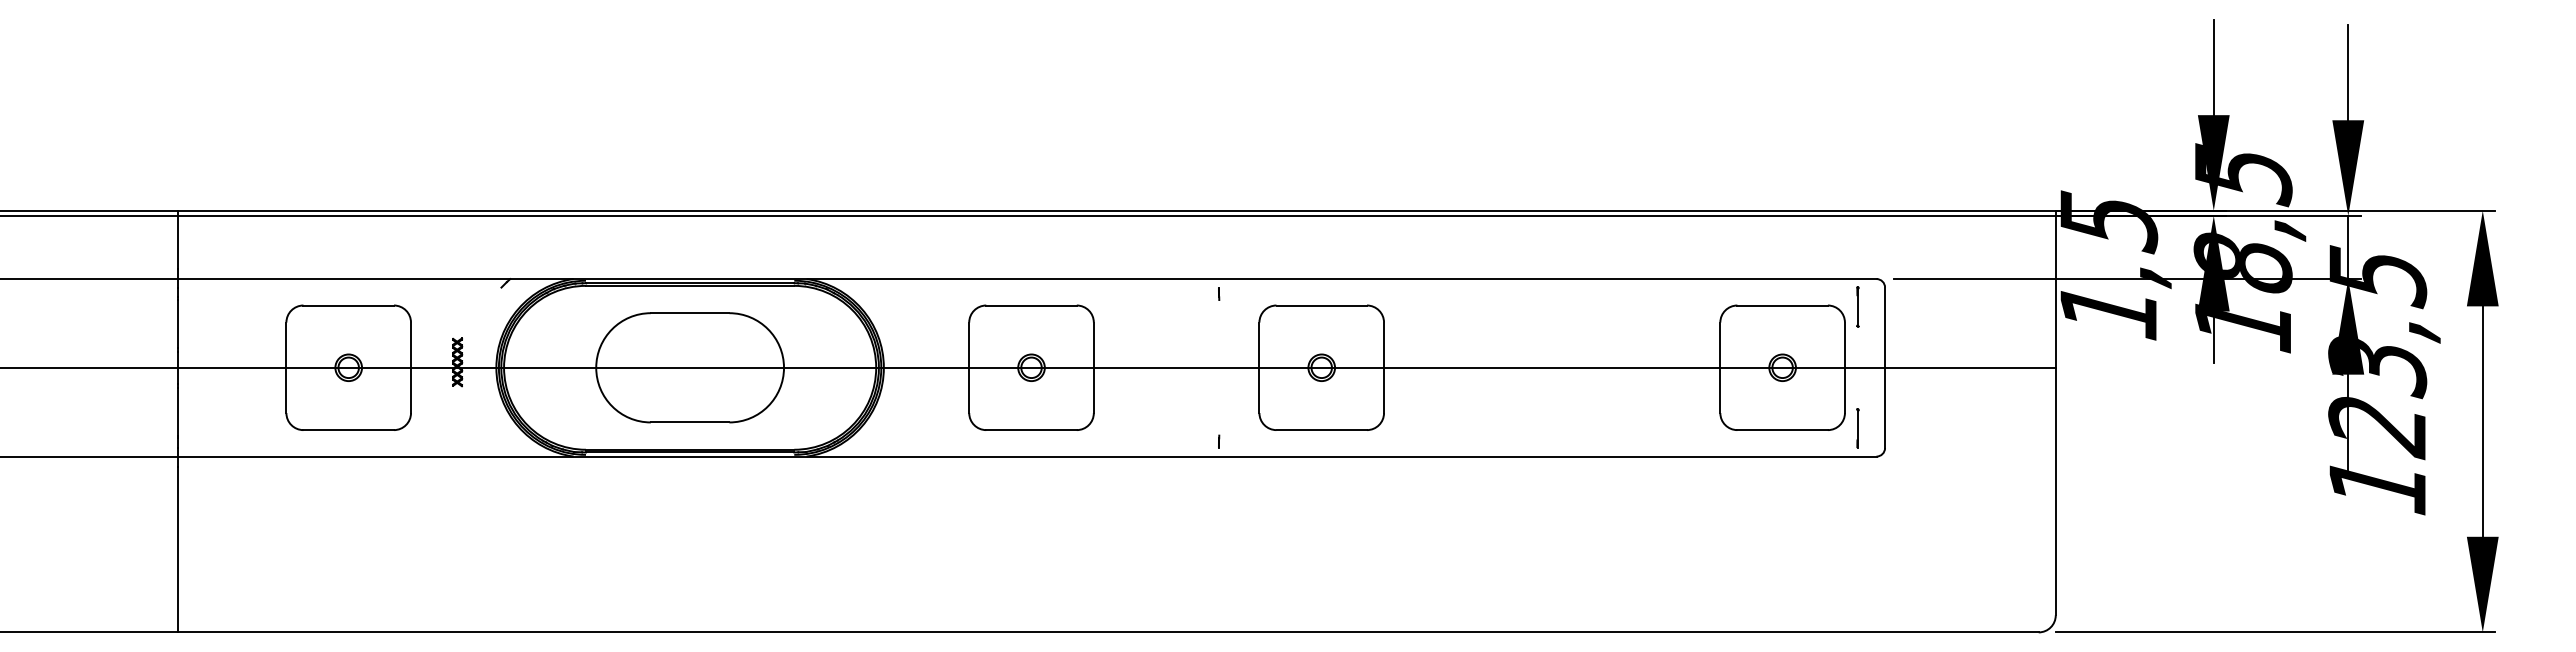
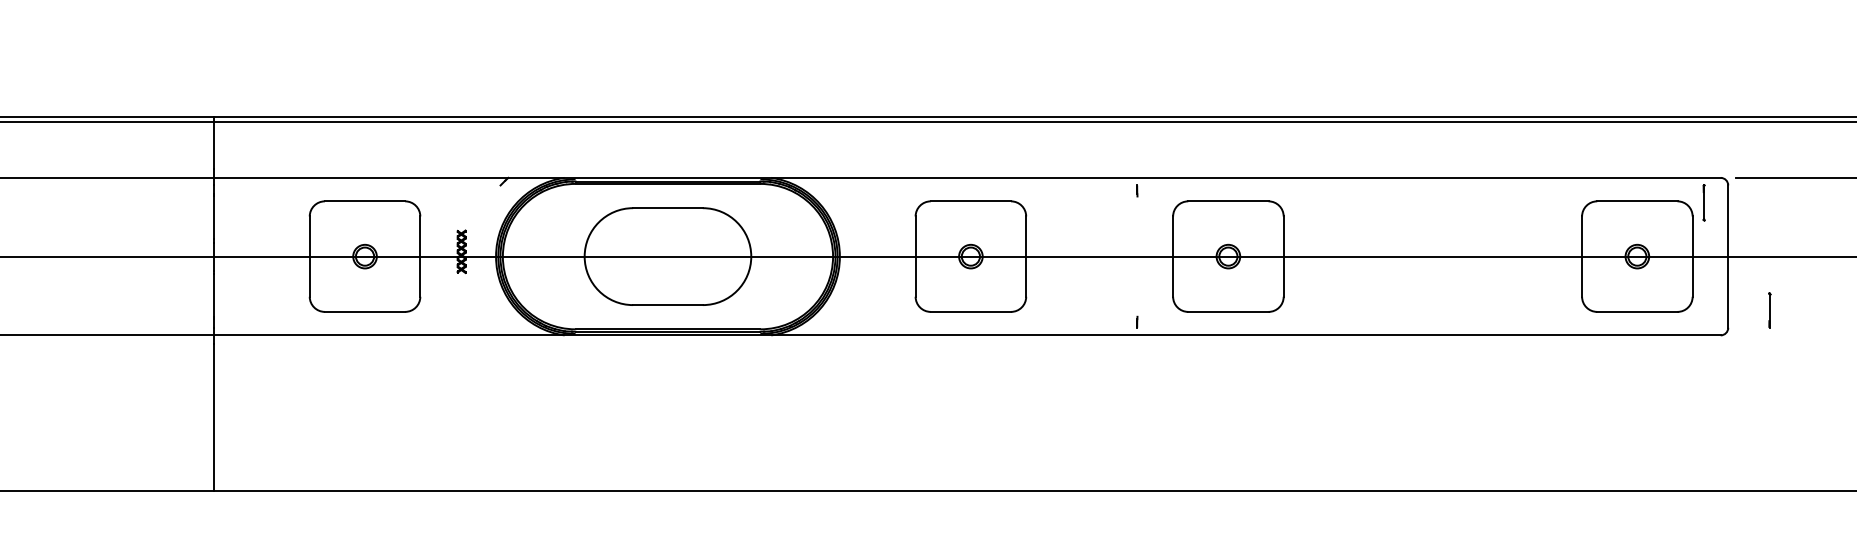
part: (1857, 428) -> (1769, 310), moved

